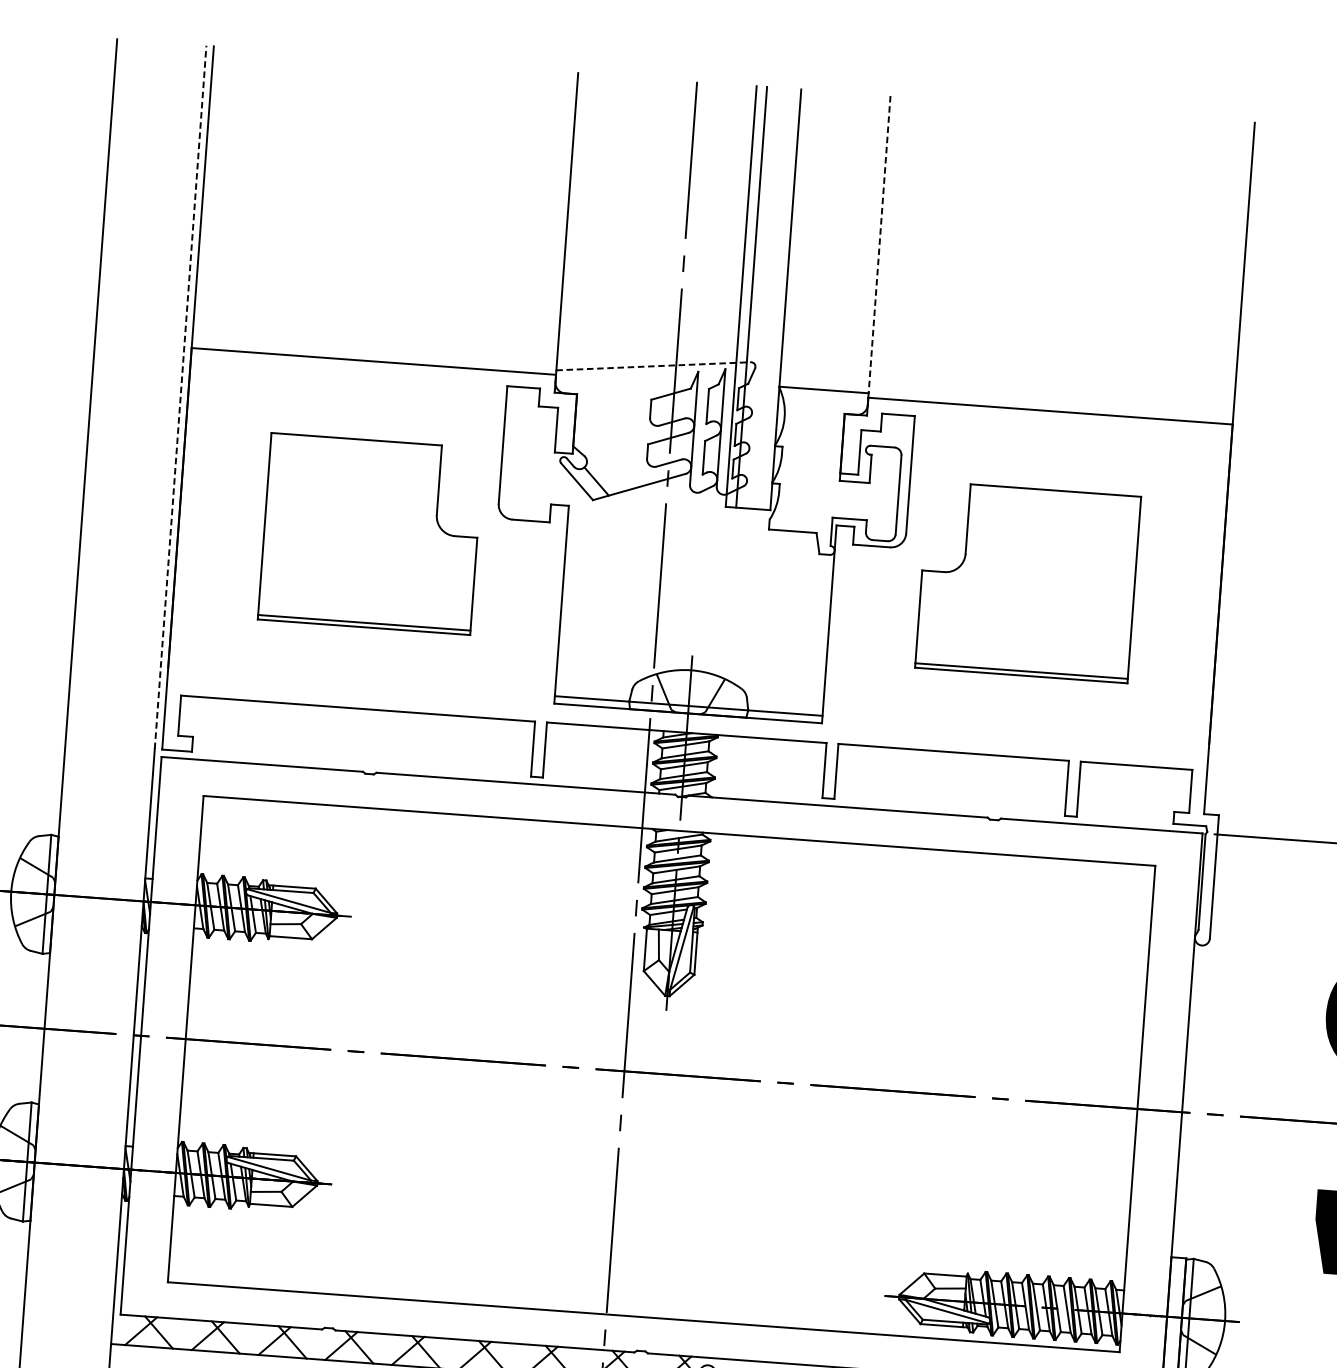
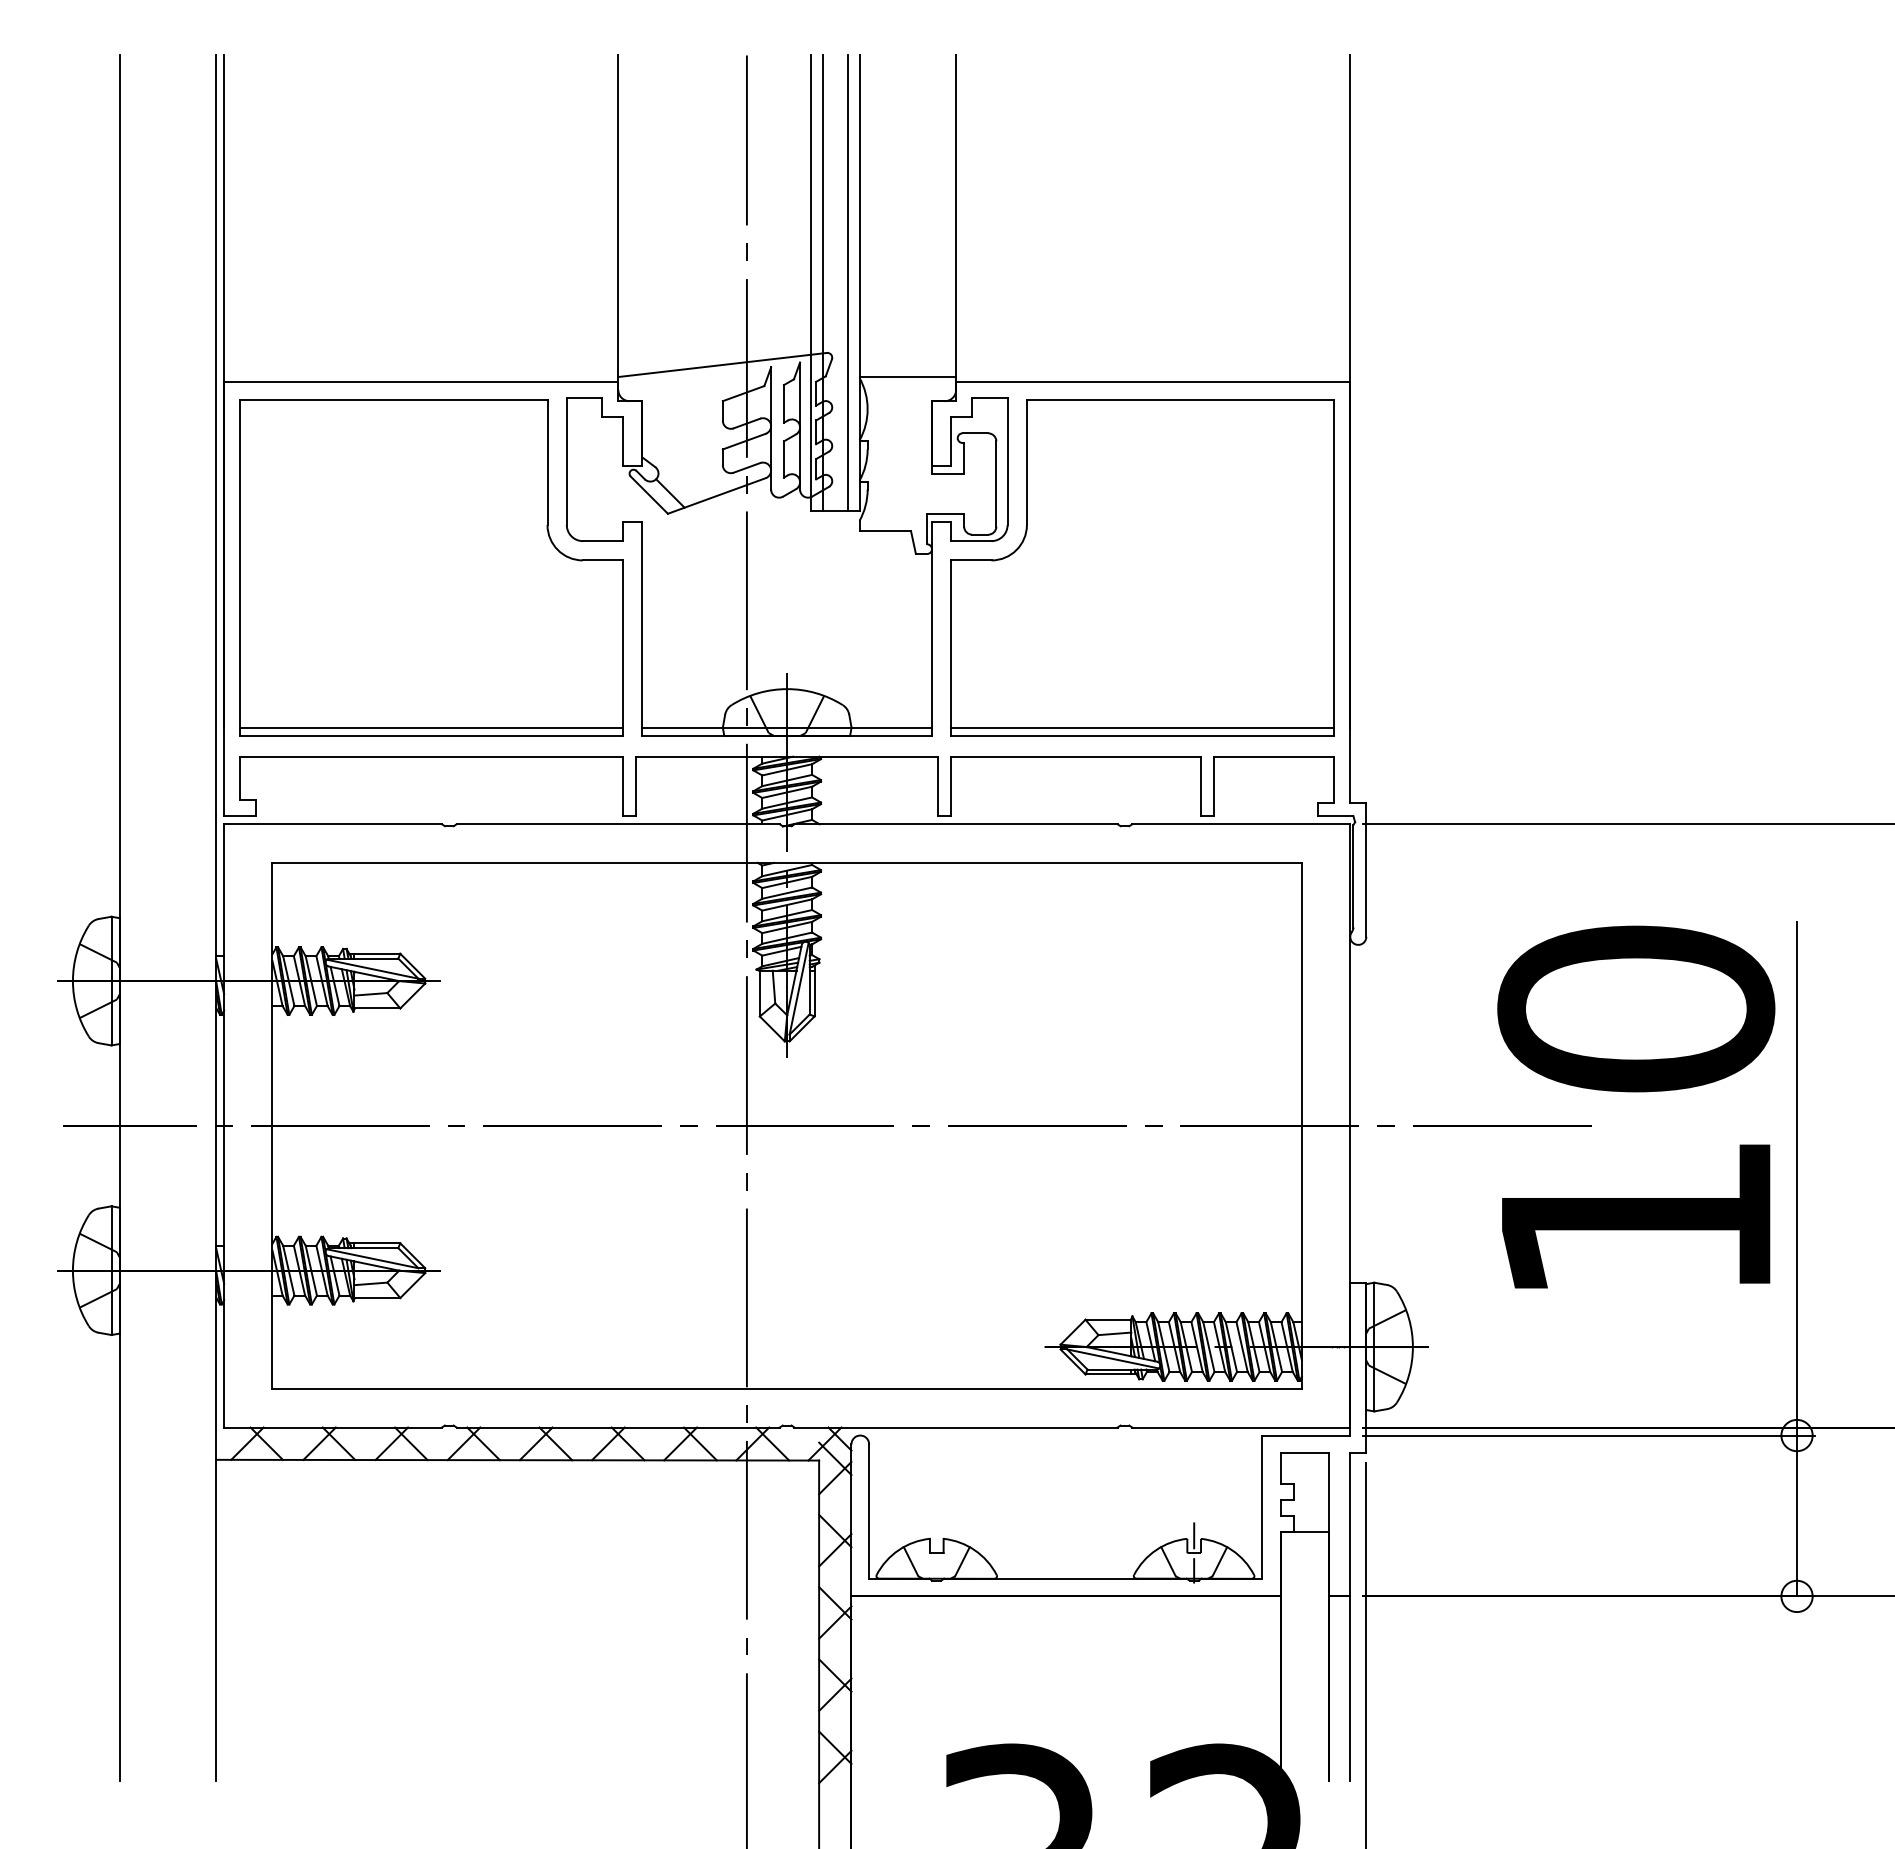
line: (879, 244) -> (956, 216), dashed -> solid
line: (775, 298) -> (848, 282), added
line: (653, 365) -> (722, 364), dashed -> solid
line: (180, 397) -> (216, 435), dashed -> solid
part: (370, 533) -> (431, 567), size x1.67
part: (1028, 582) -> (1142, 567), size x1.67

